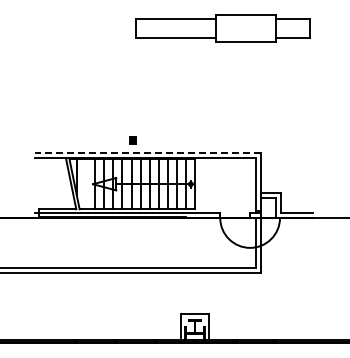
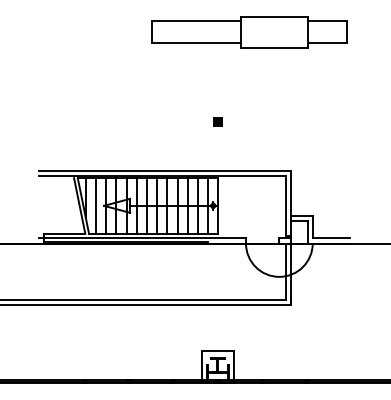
part: (132, 140) -> (217, 122), moved
line: (147, 152) -> (164, 170), dashed -> solid
line: (85, 184) -> (95, 206), added

